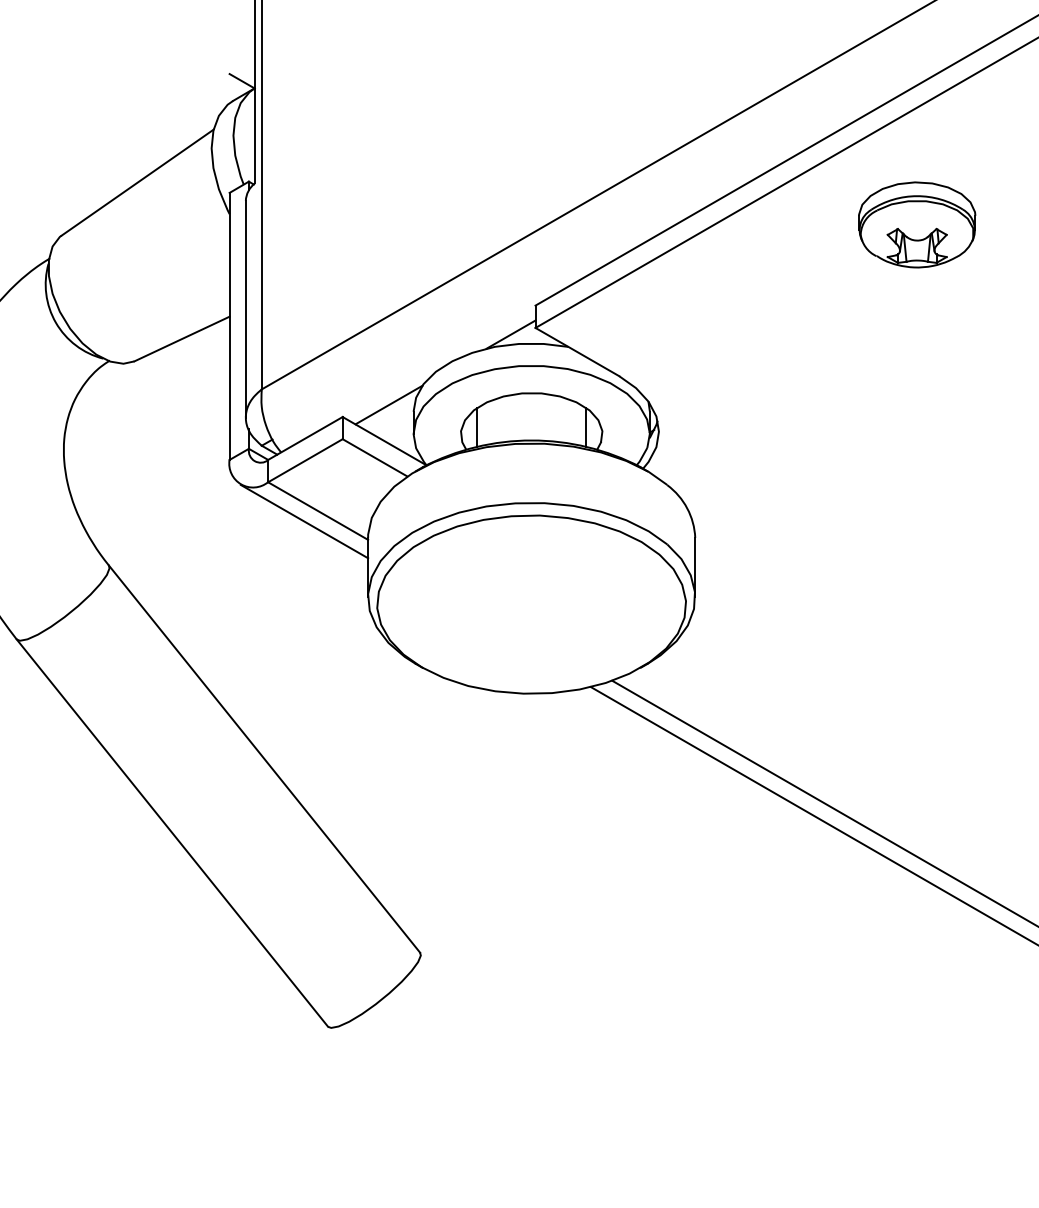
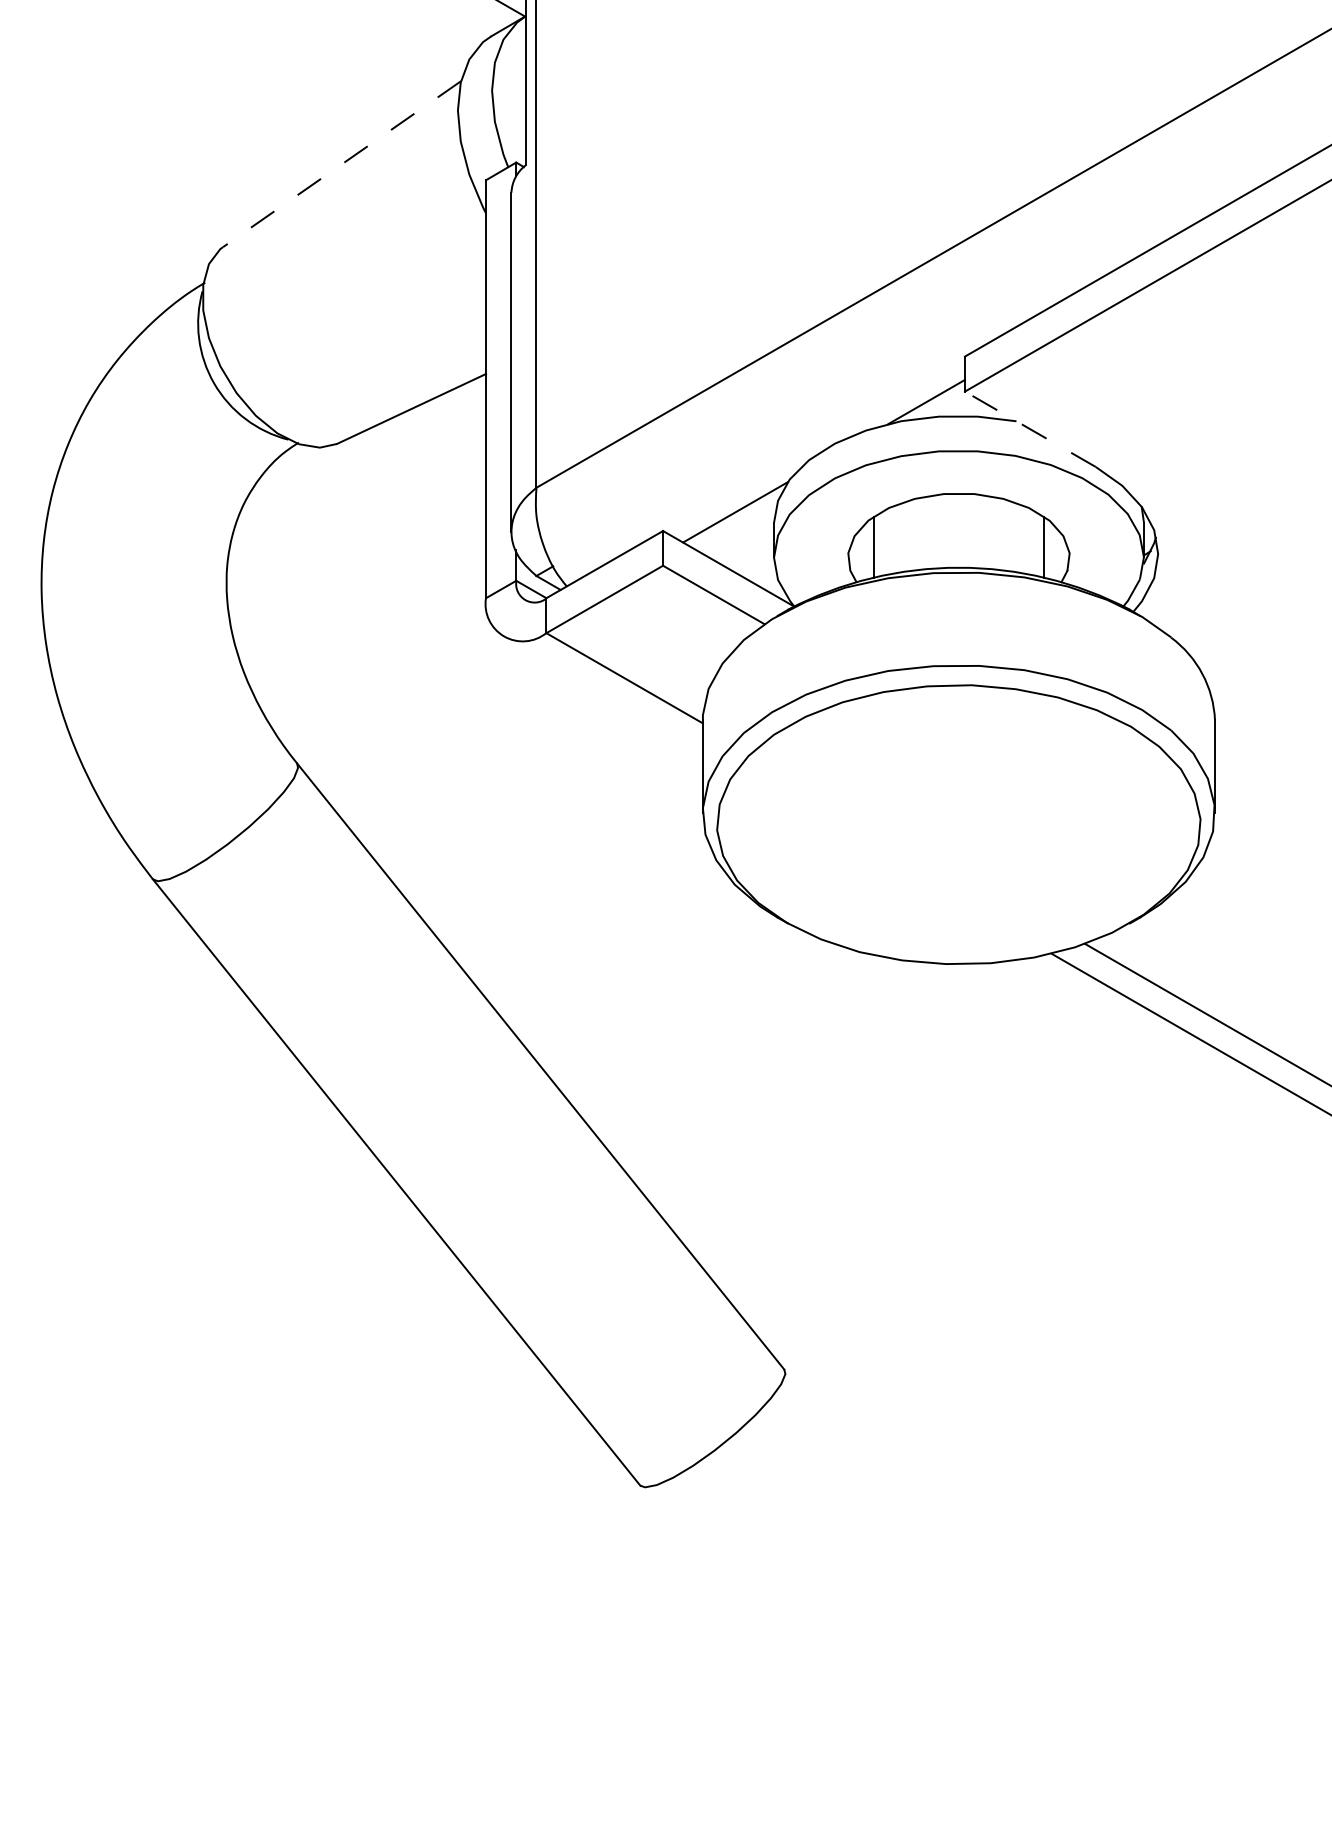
line: (137, 182) -> (341, 163), solid -> dashed
line: (576, 351) -> (1029, 428), solid -> dashed
line: (304, 521) -> (603, 694), removed

